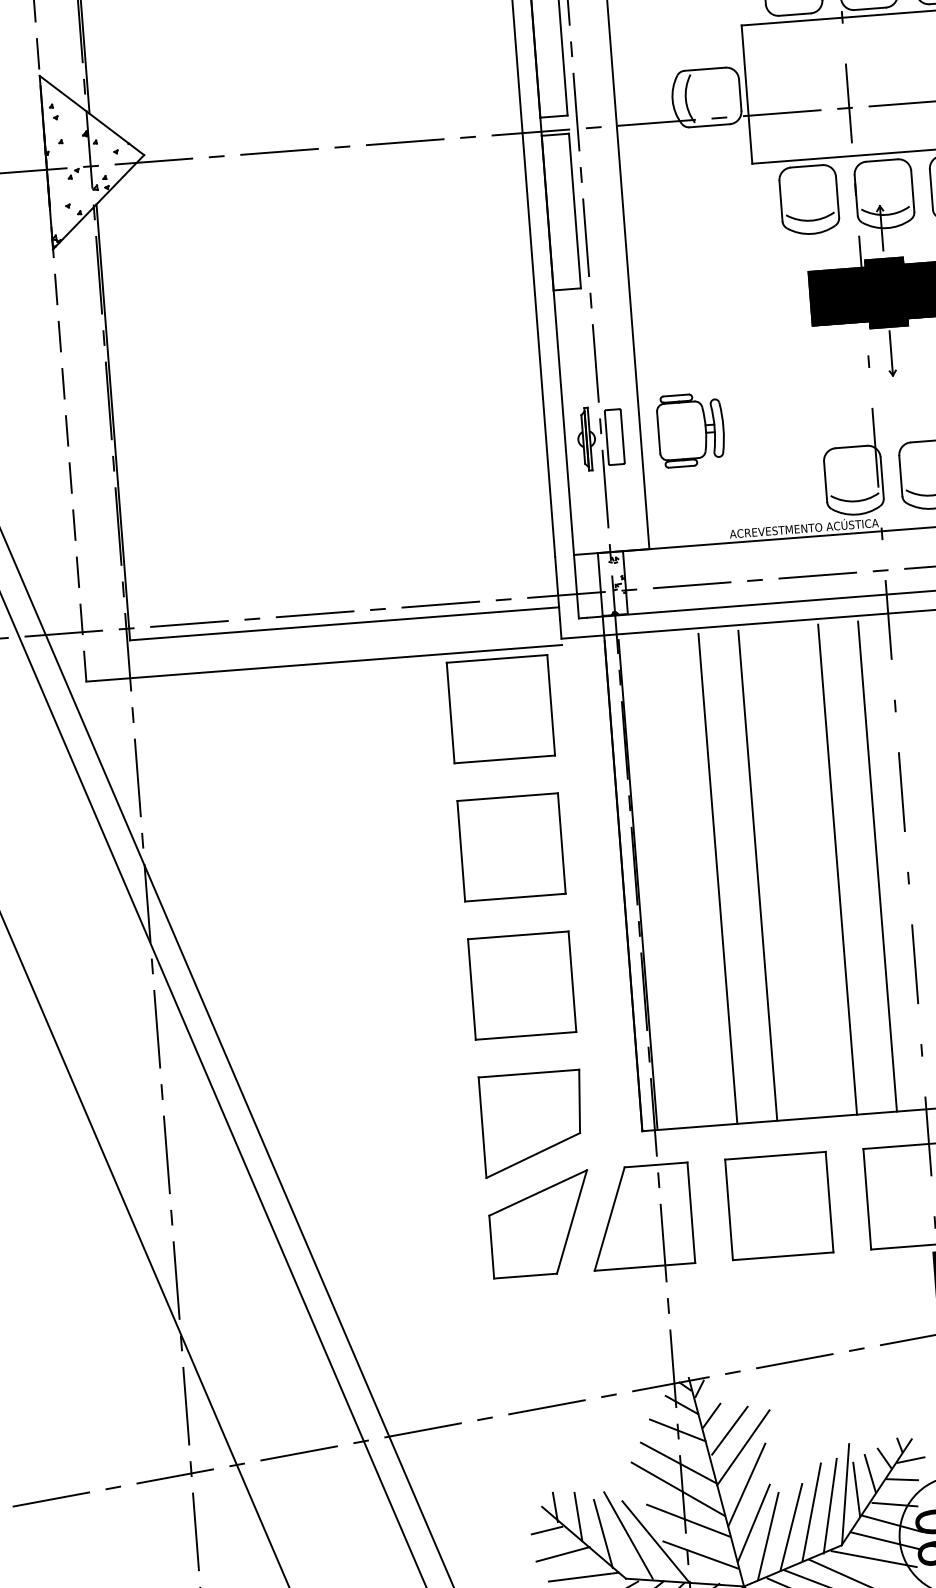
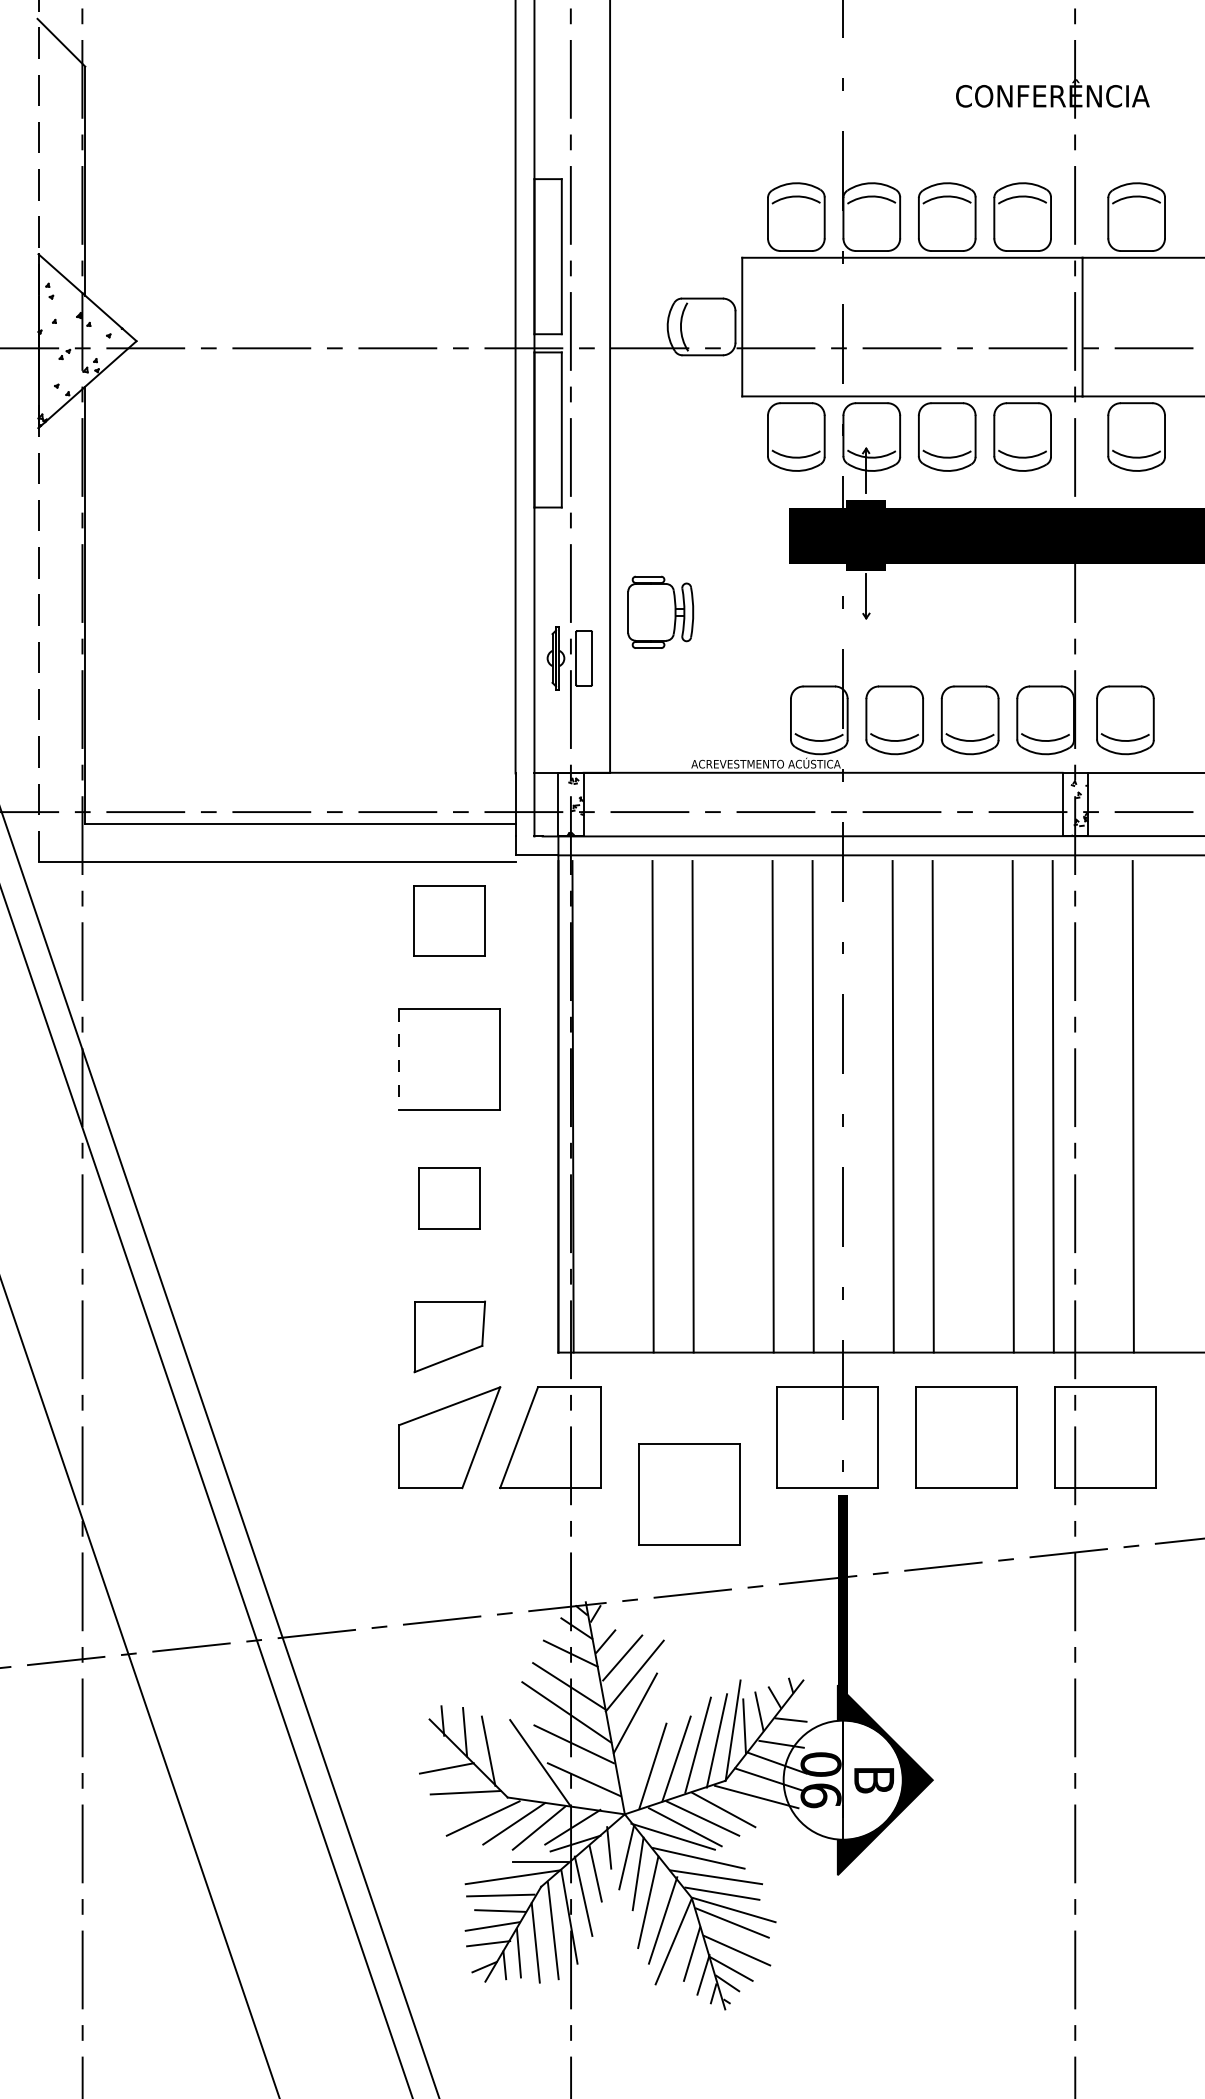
part: (690, 429) -> (660, 611), moved
part: (500, 708) -> (449, 920), size x0.7
line: (461, 852) -> (399, 1060), solid -> dashed
part: (521, 985) -> (449, 1198), size x0.6
part: (532, 1123) -> (449, 1336), size x0.7
part: (779, 1205) -> (689, 1494), moved
line: (910, 1459) -> (800, 1700), removed
line: (753, 1522) -> (639, 1751), removed
line: (546, 1530) -> (432, 1743), removed
line: (628, 1535) -> (513, 1754), removed

